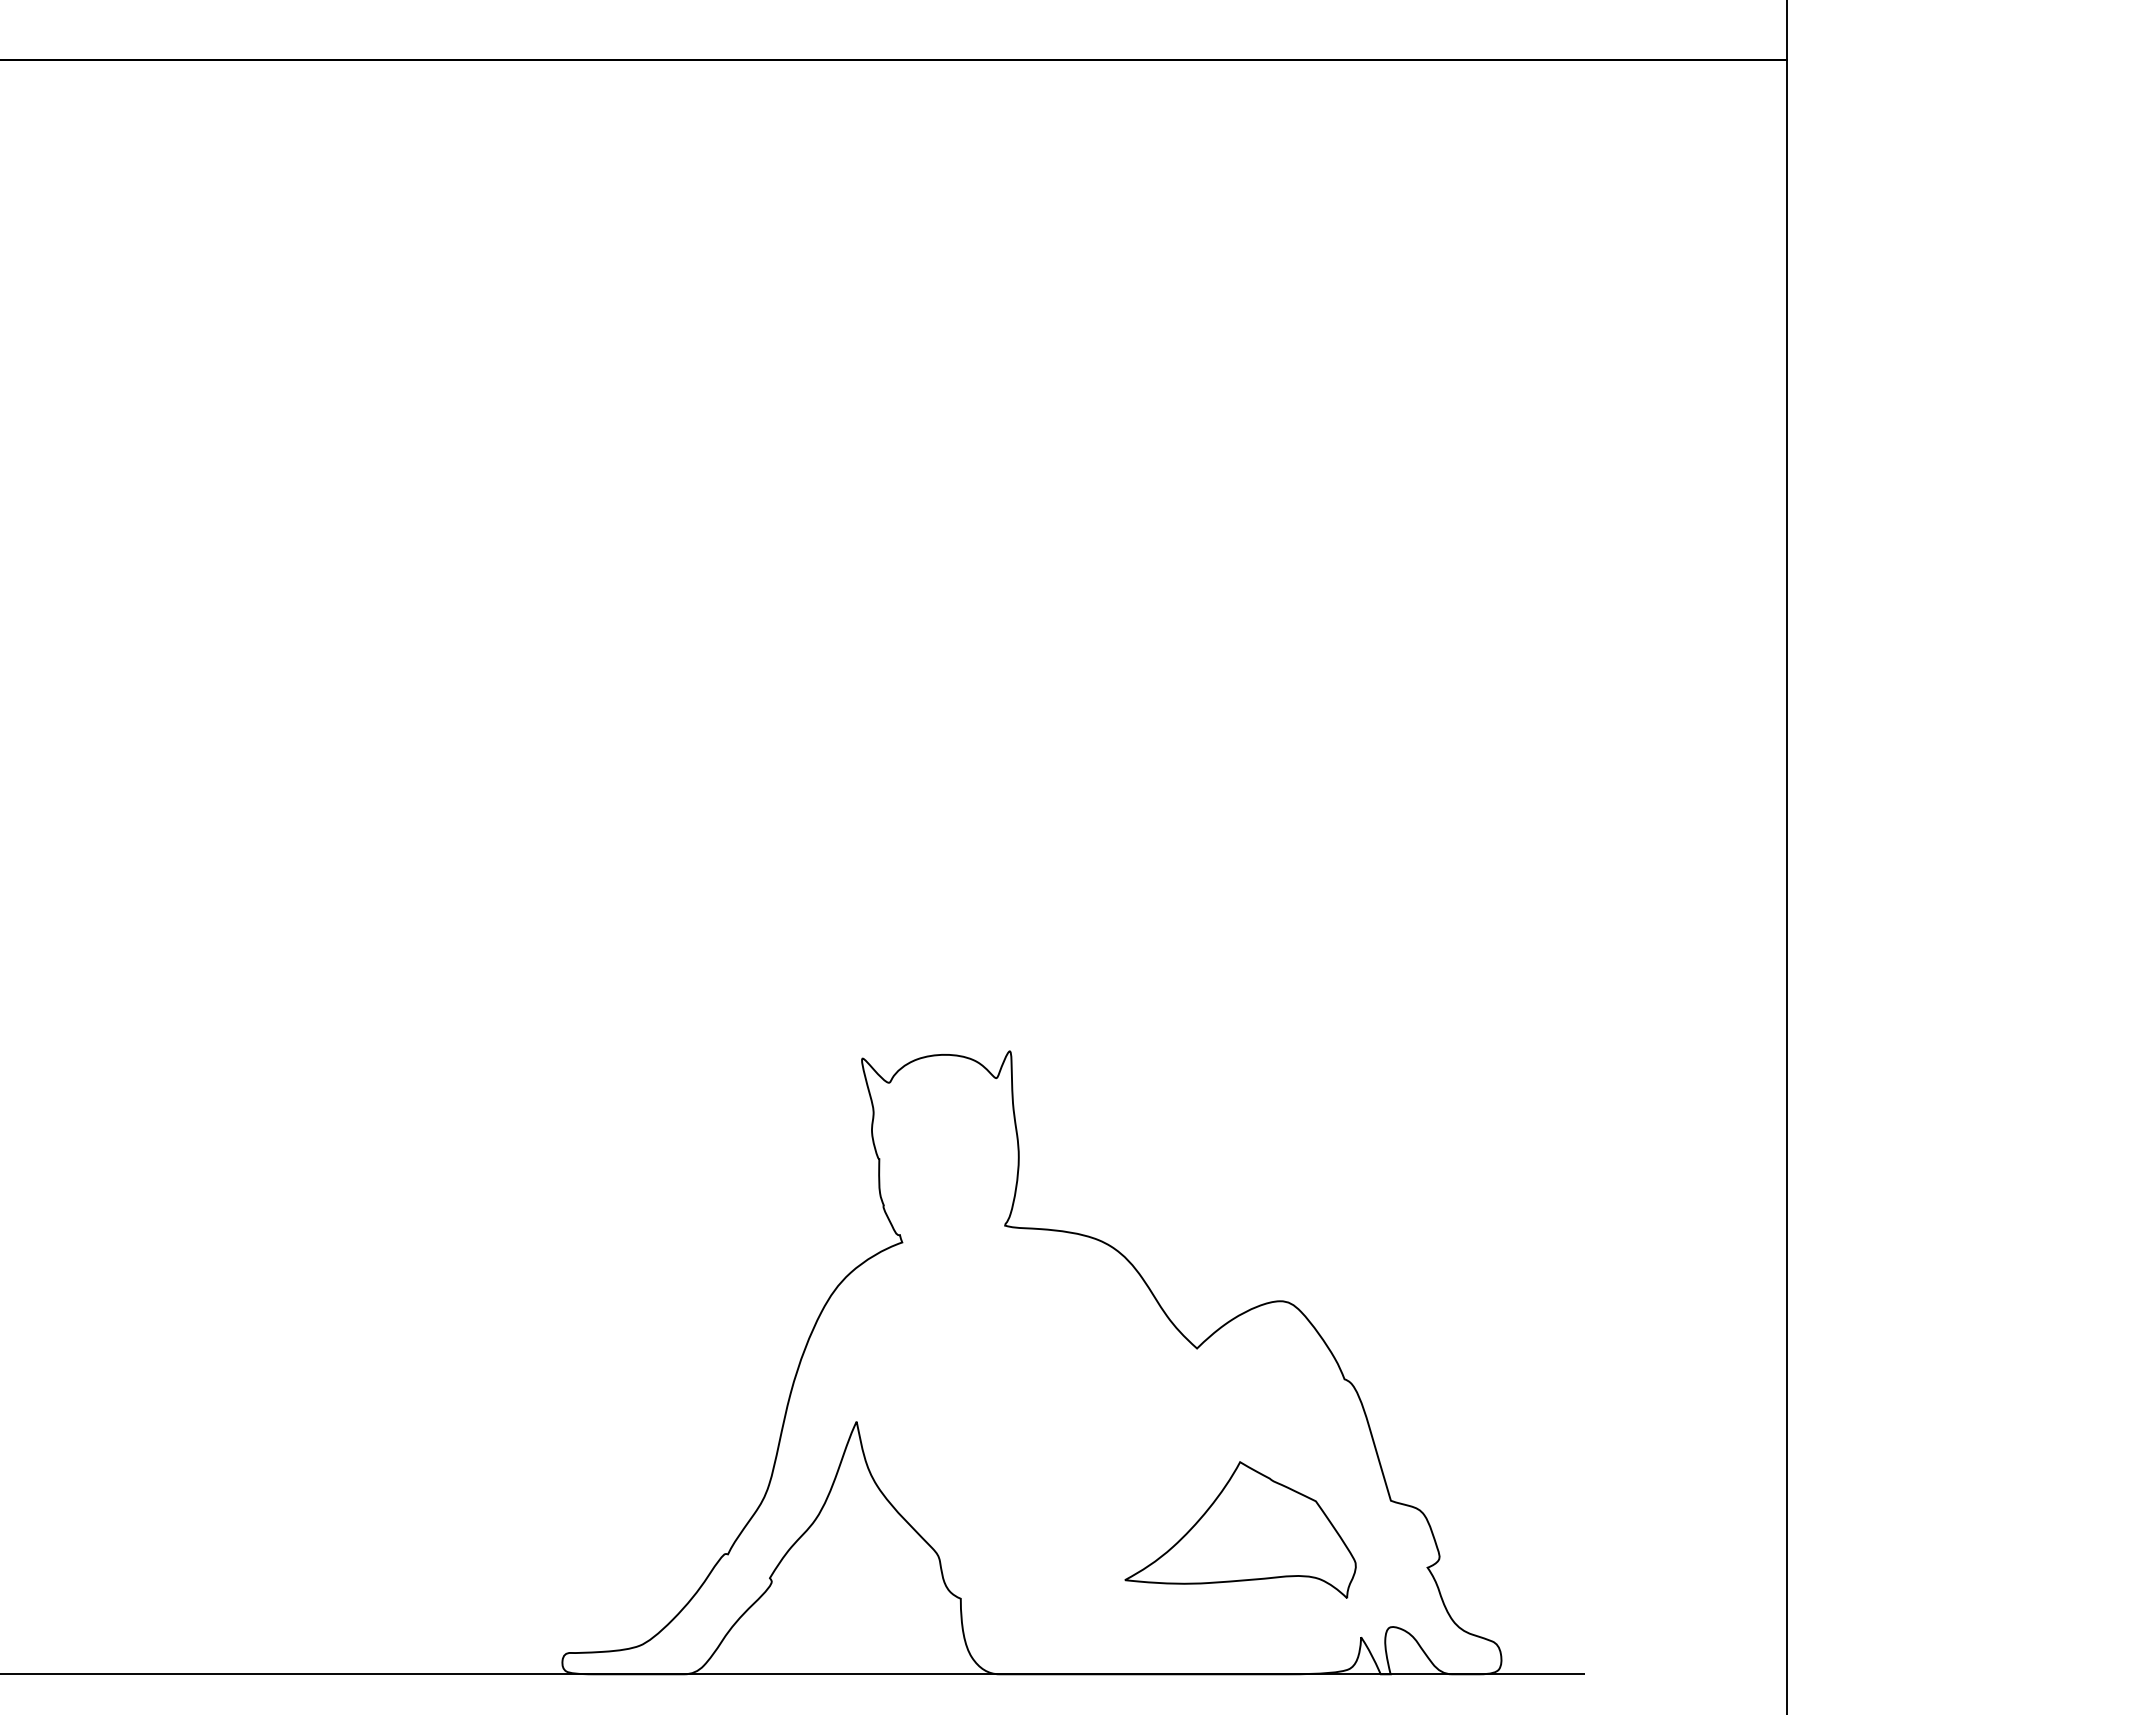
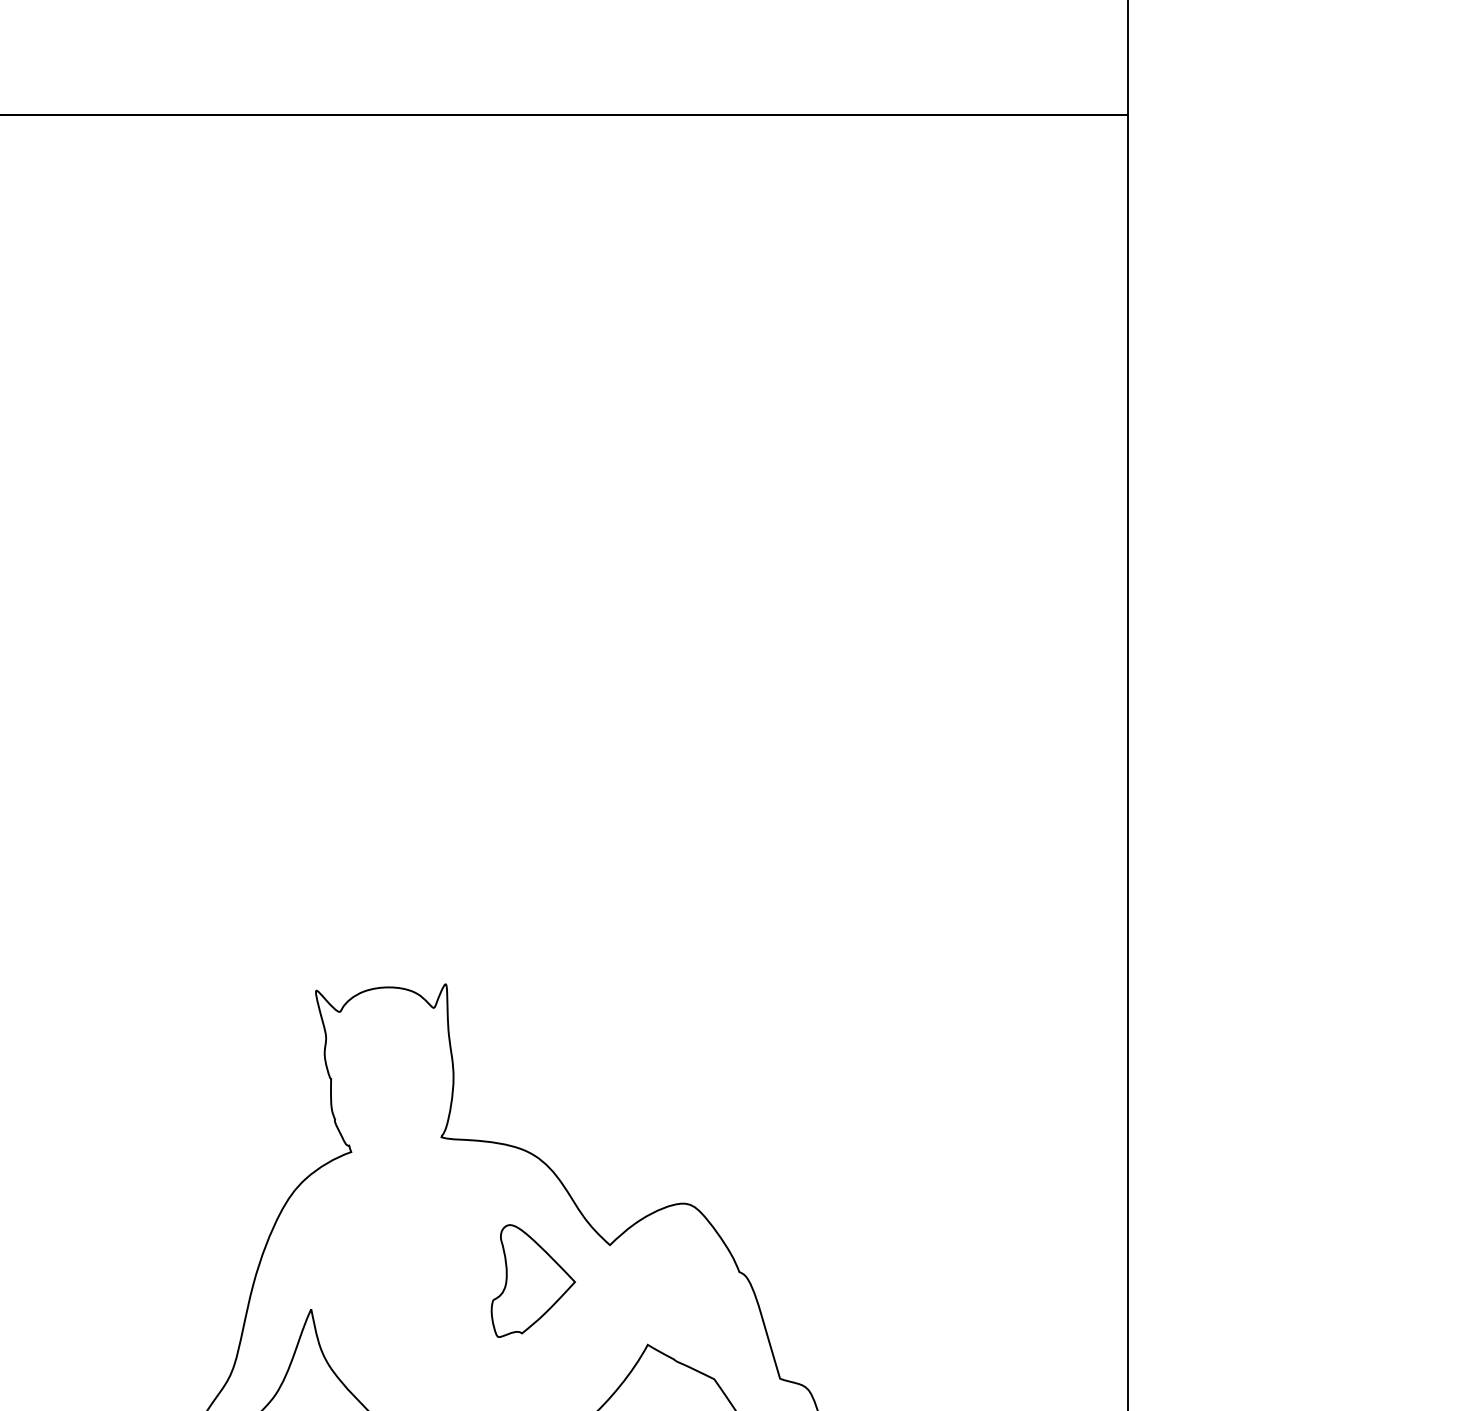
part: (1109, 1389) -> (533, 1281), added

